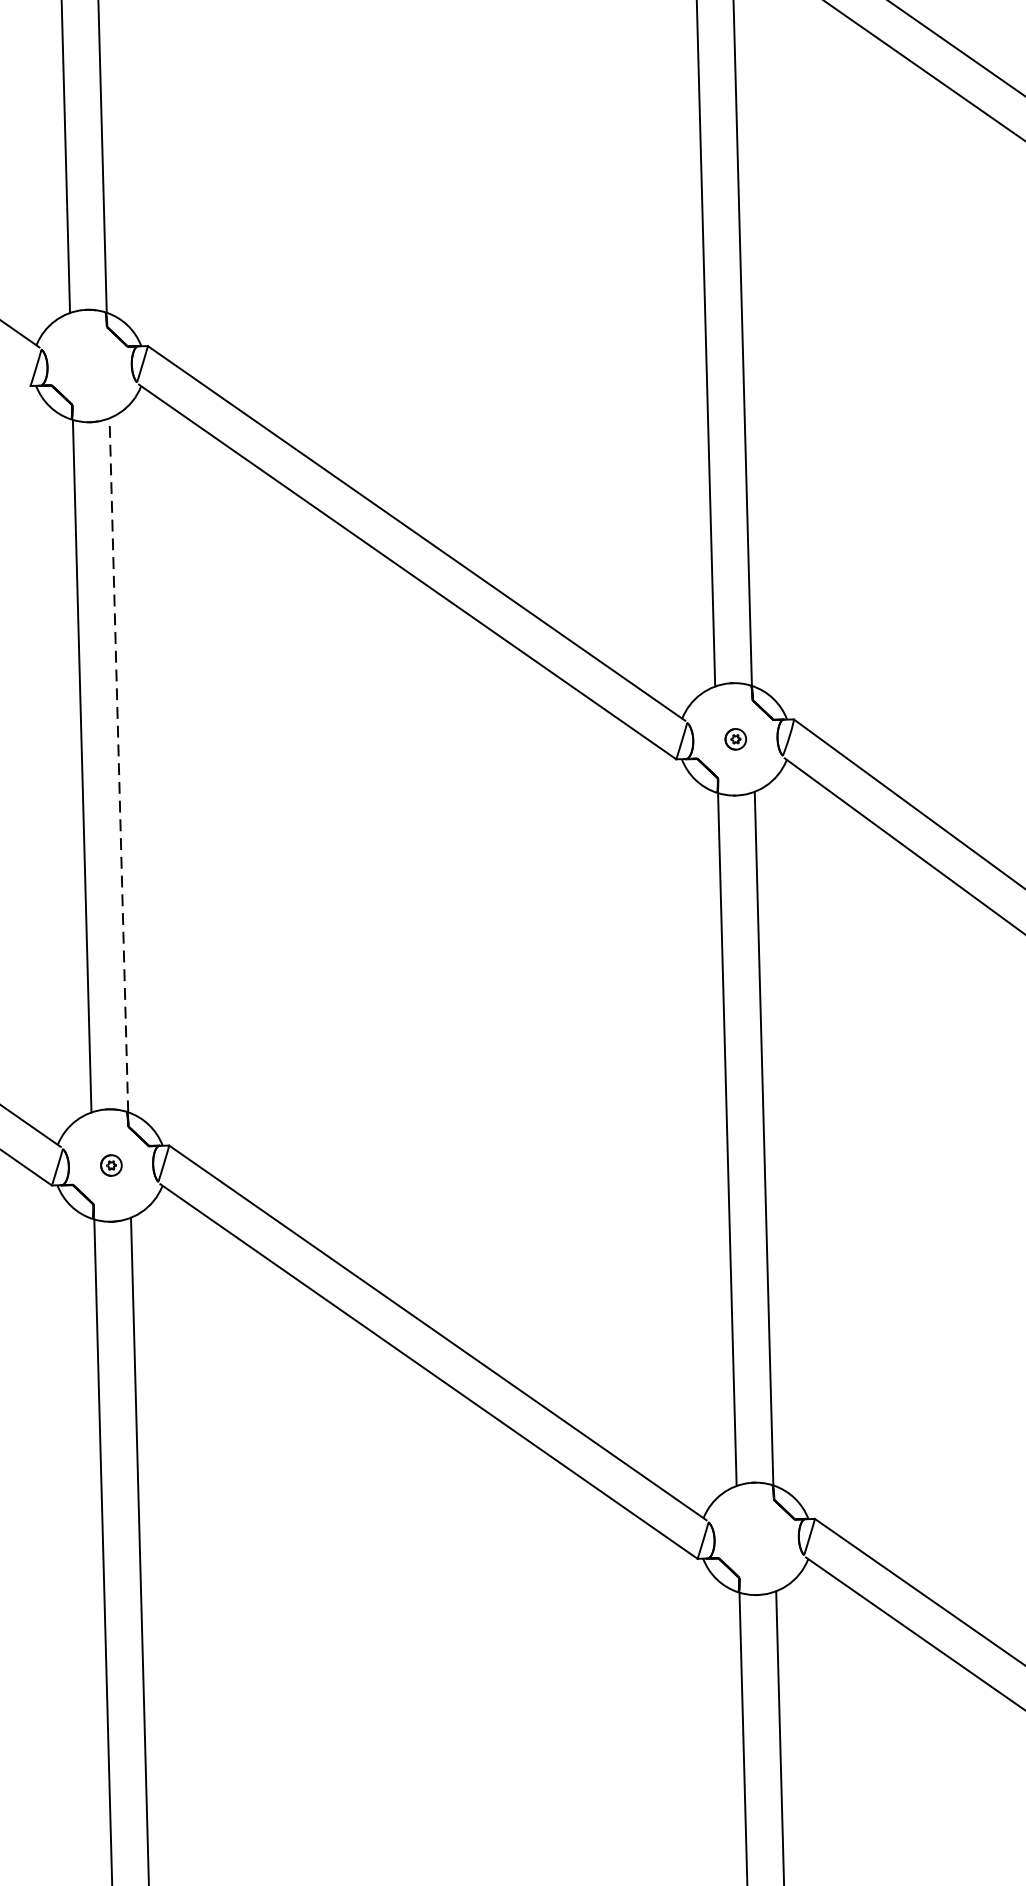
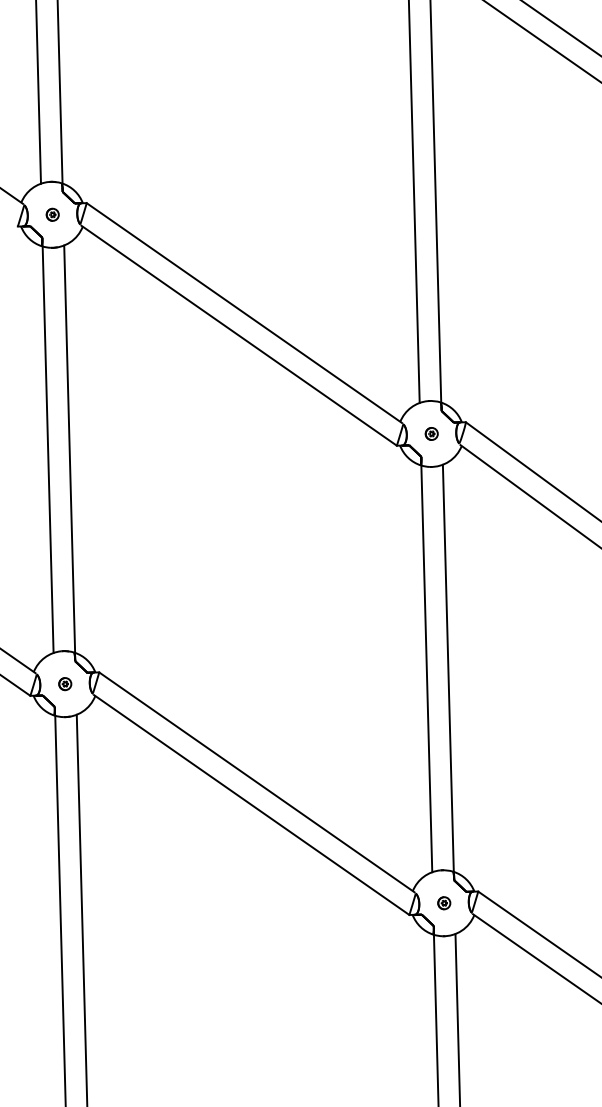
part: (89, 365) -> (52, 214), added
line: (118, 765) -> (69, 449), dashed -> solid
part: (757, 1539) -> (444, 903), added

